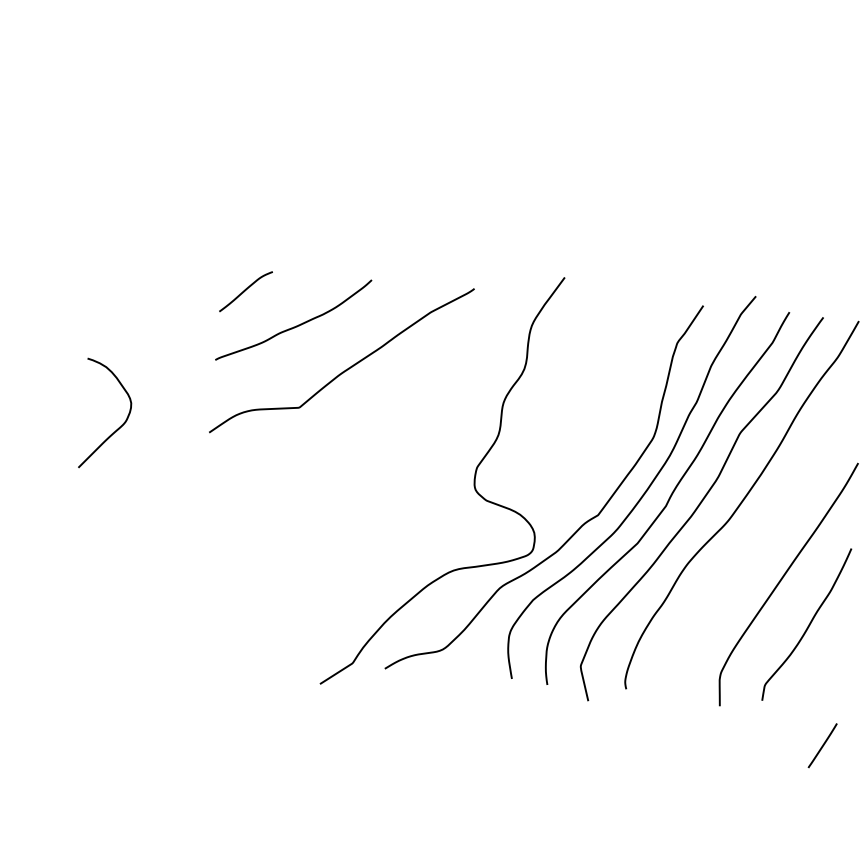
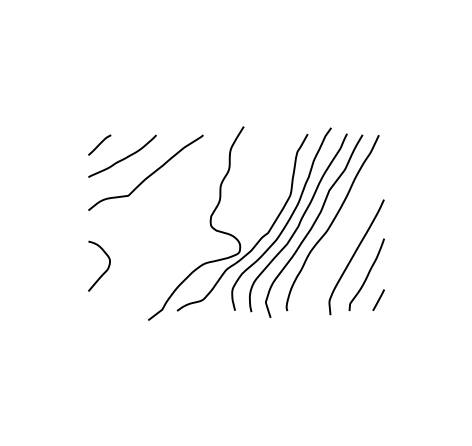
curve: (119, 425) -> (105, 270), moved
line: (822, 744) -> (378, 299), moved

